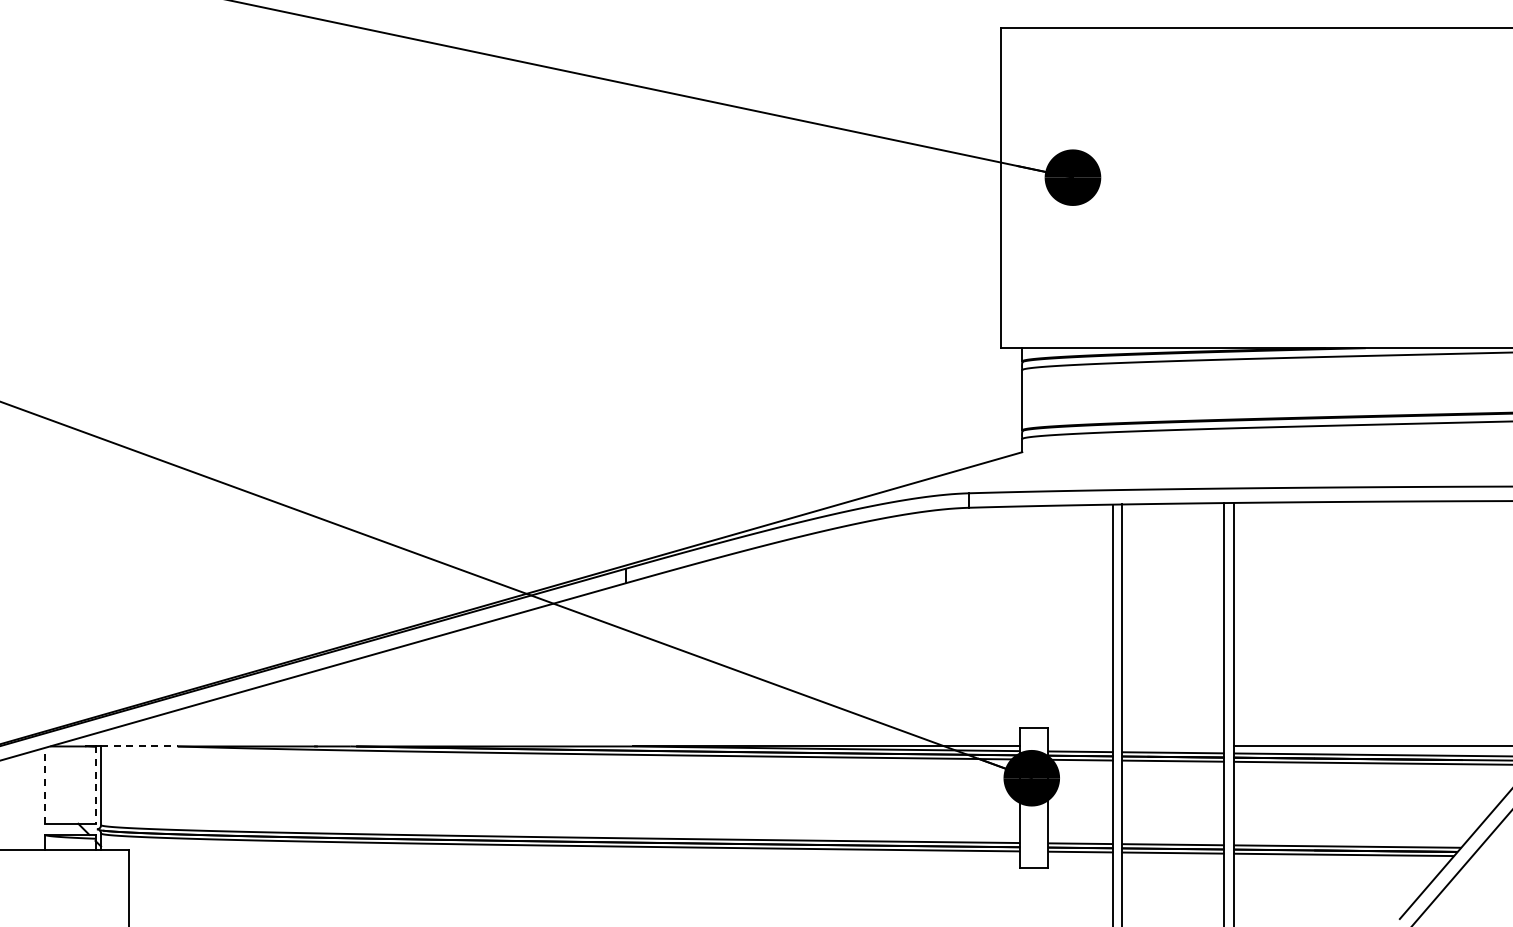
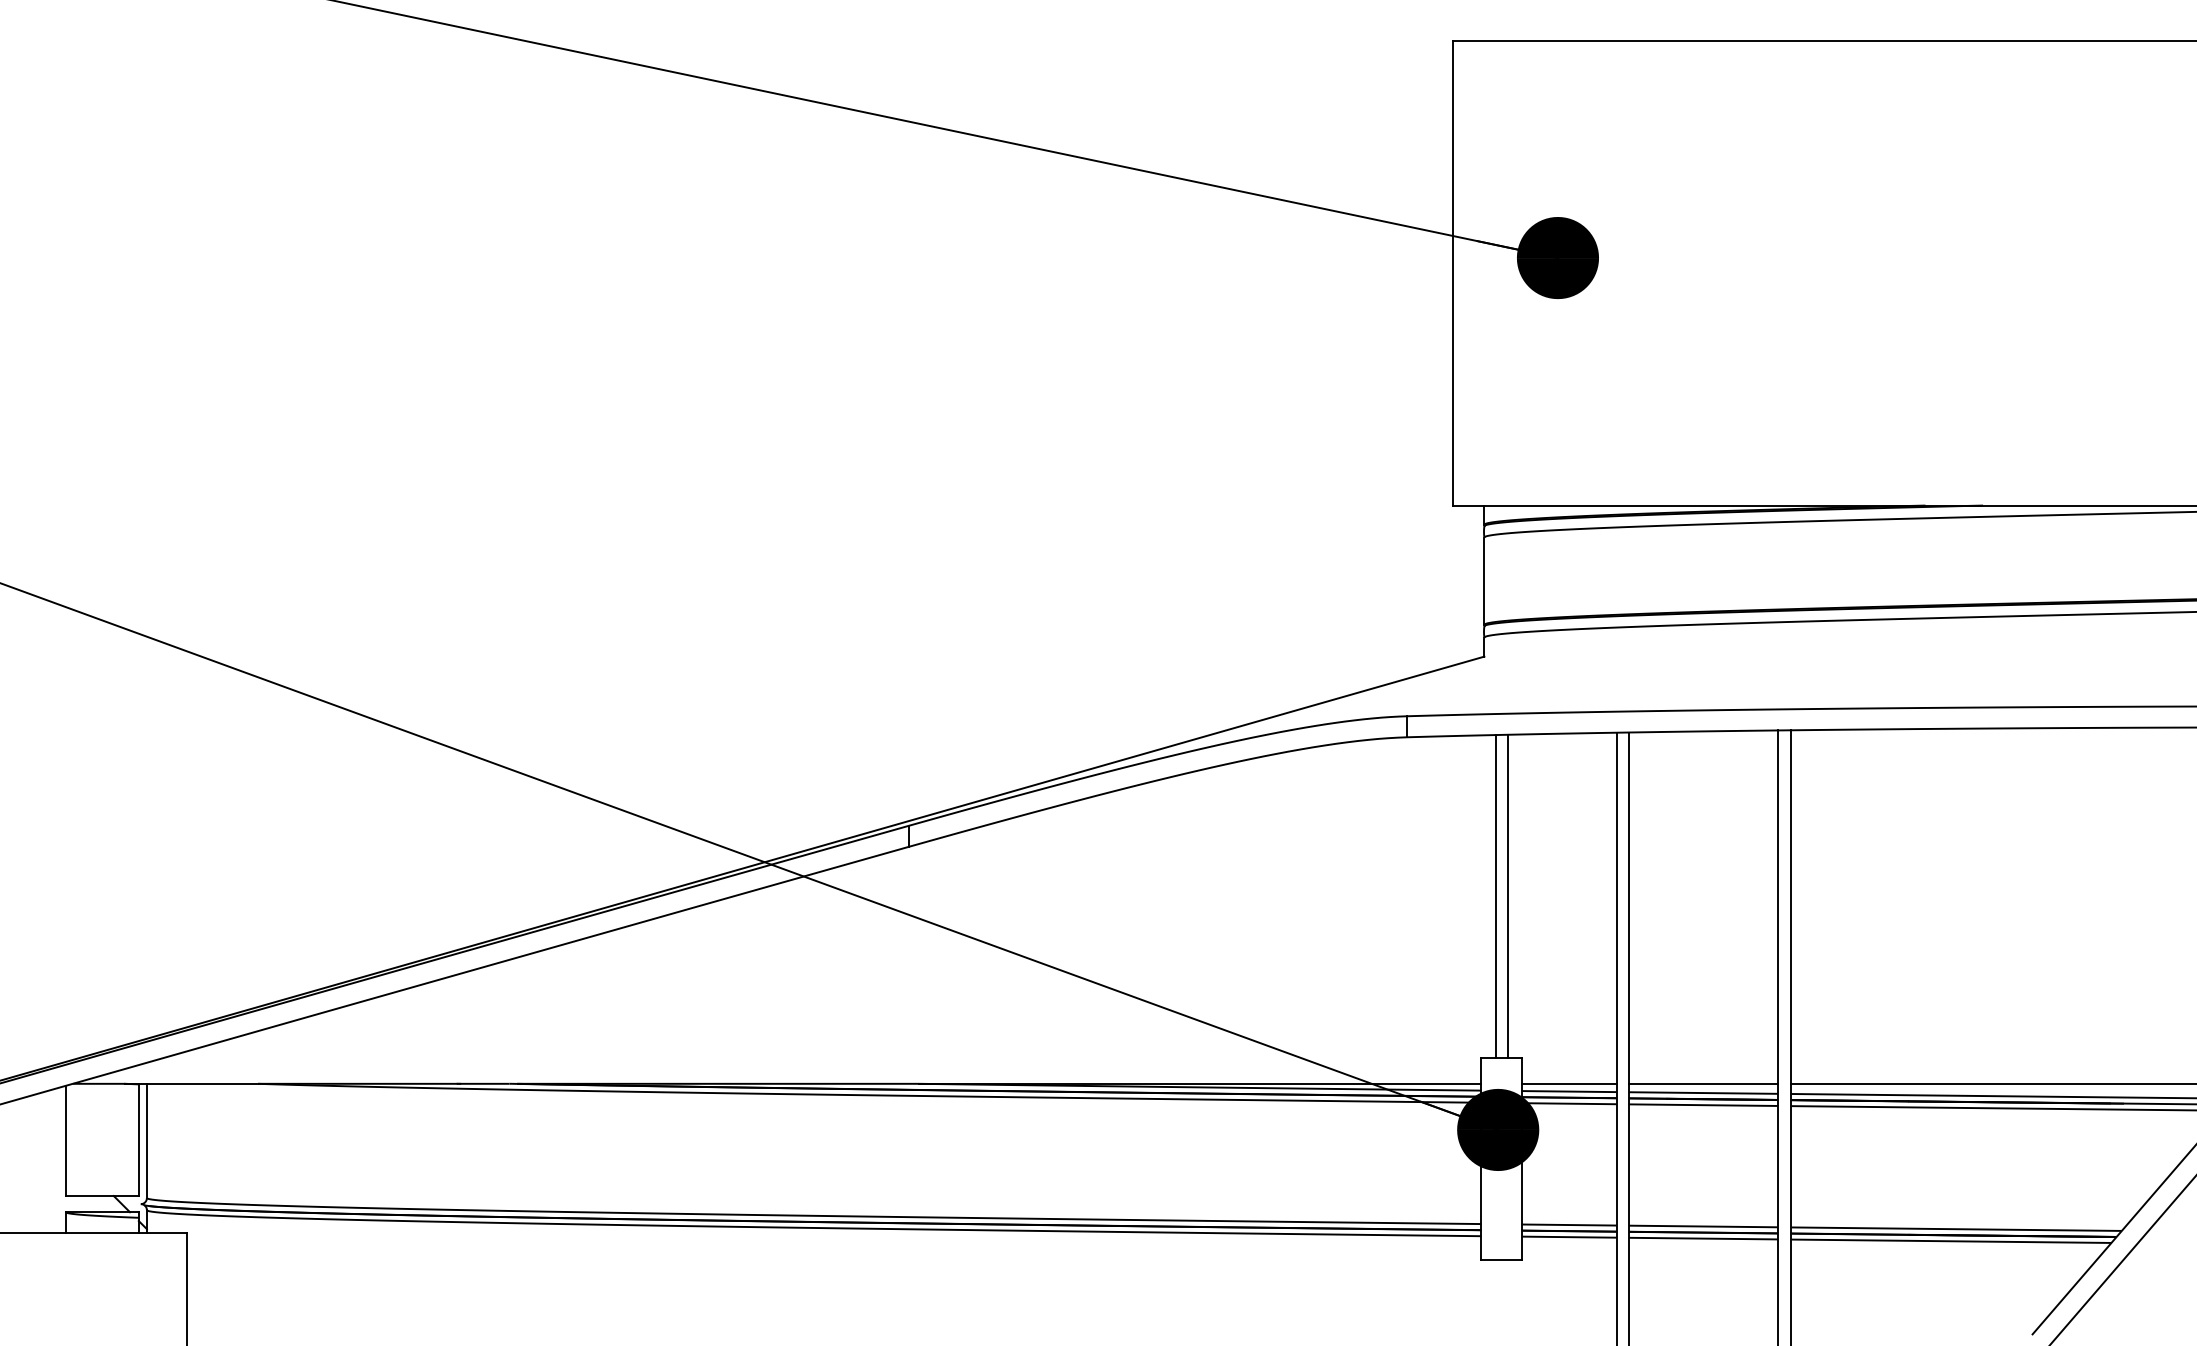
line: (1029, 617) -> (1494, 896), added
line: (1038, 617) -> (1507, 896), added
line: (139, 746) -> (202, 1083), dashed -> solid
line: (1080, 746) -> (1568, 1083), added
line: (1172, 746) -> (1702, 1083), added
line: (45, 785) -> (66, 1140), dashed -> solid
line: (95, 785) -> (138, 1140), dashed -> solid

